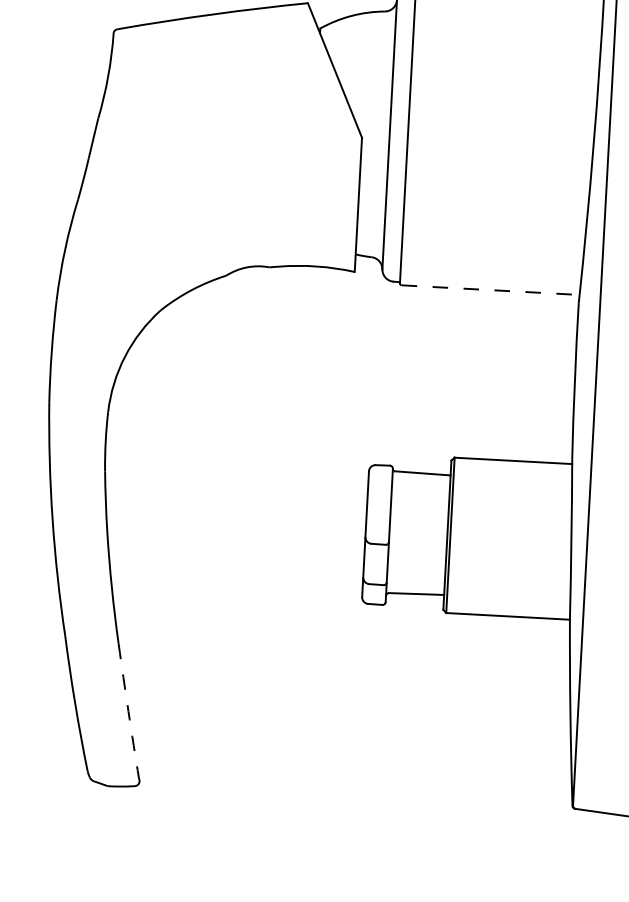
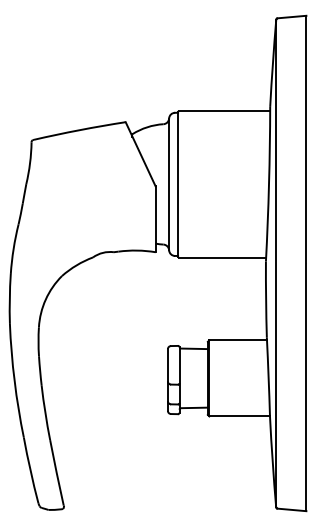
line: (490, 290) -> (222, 257), dashed -> solid
arc: (127, 710) -> (56, 472), dashed -> solid

